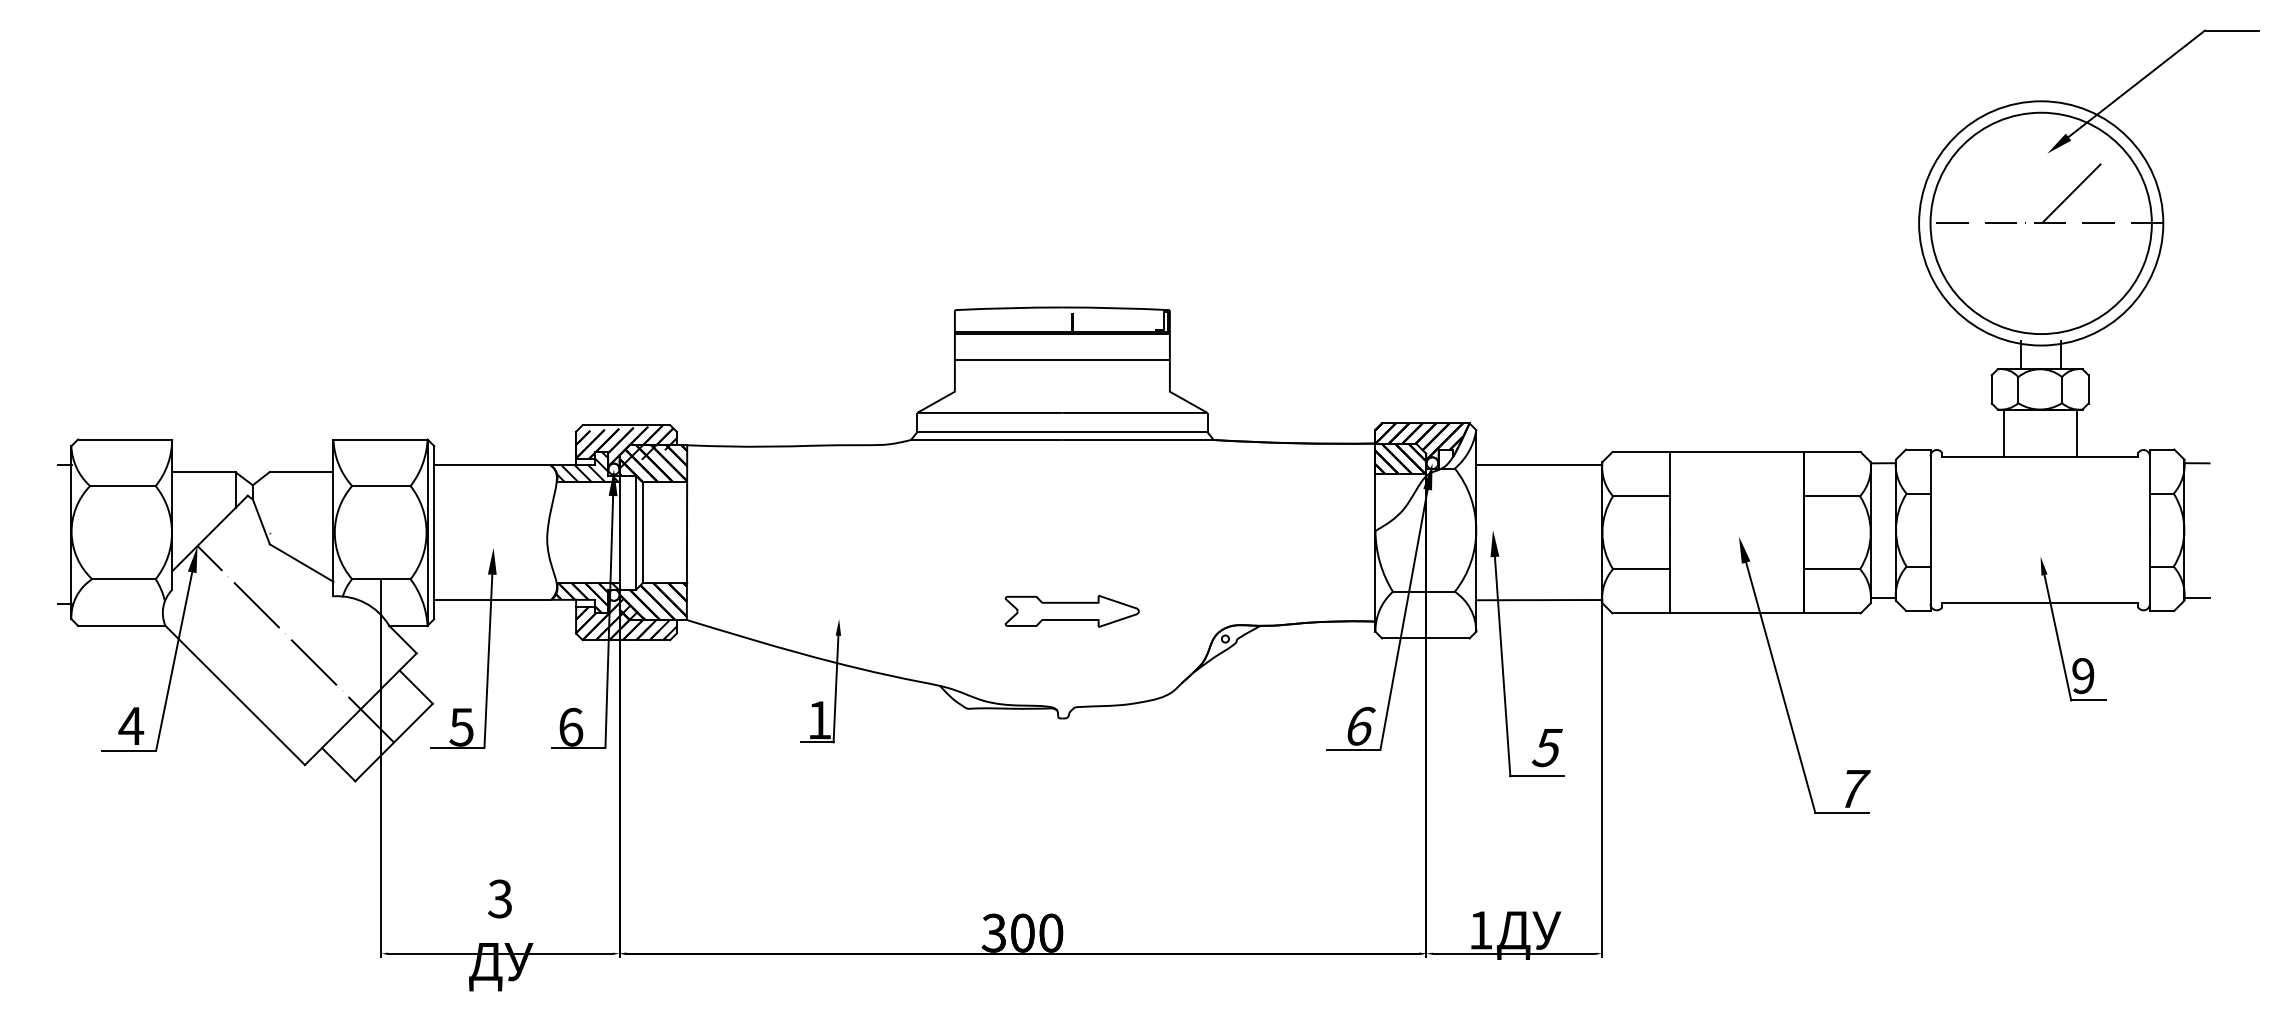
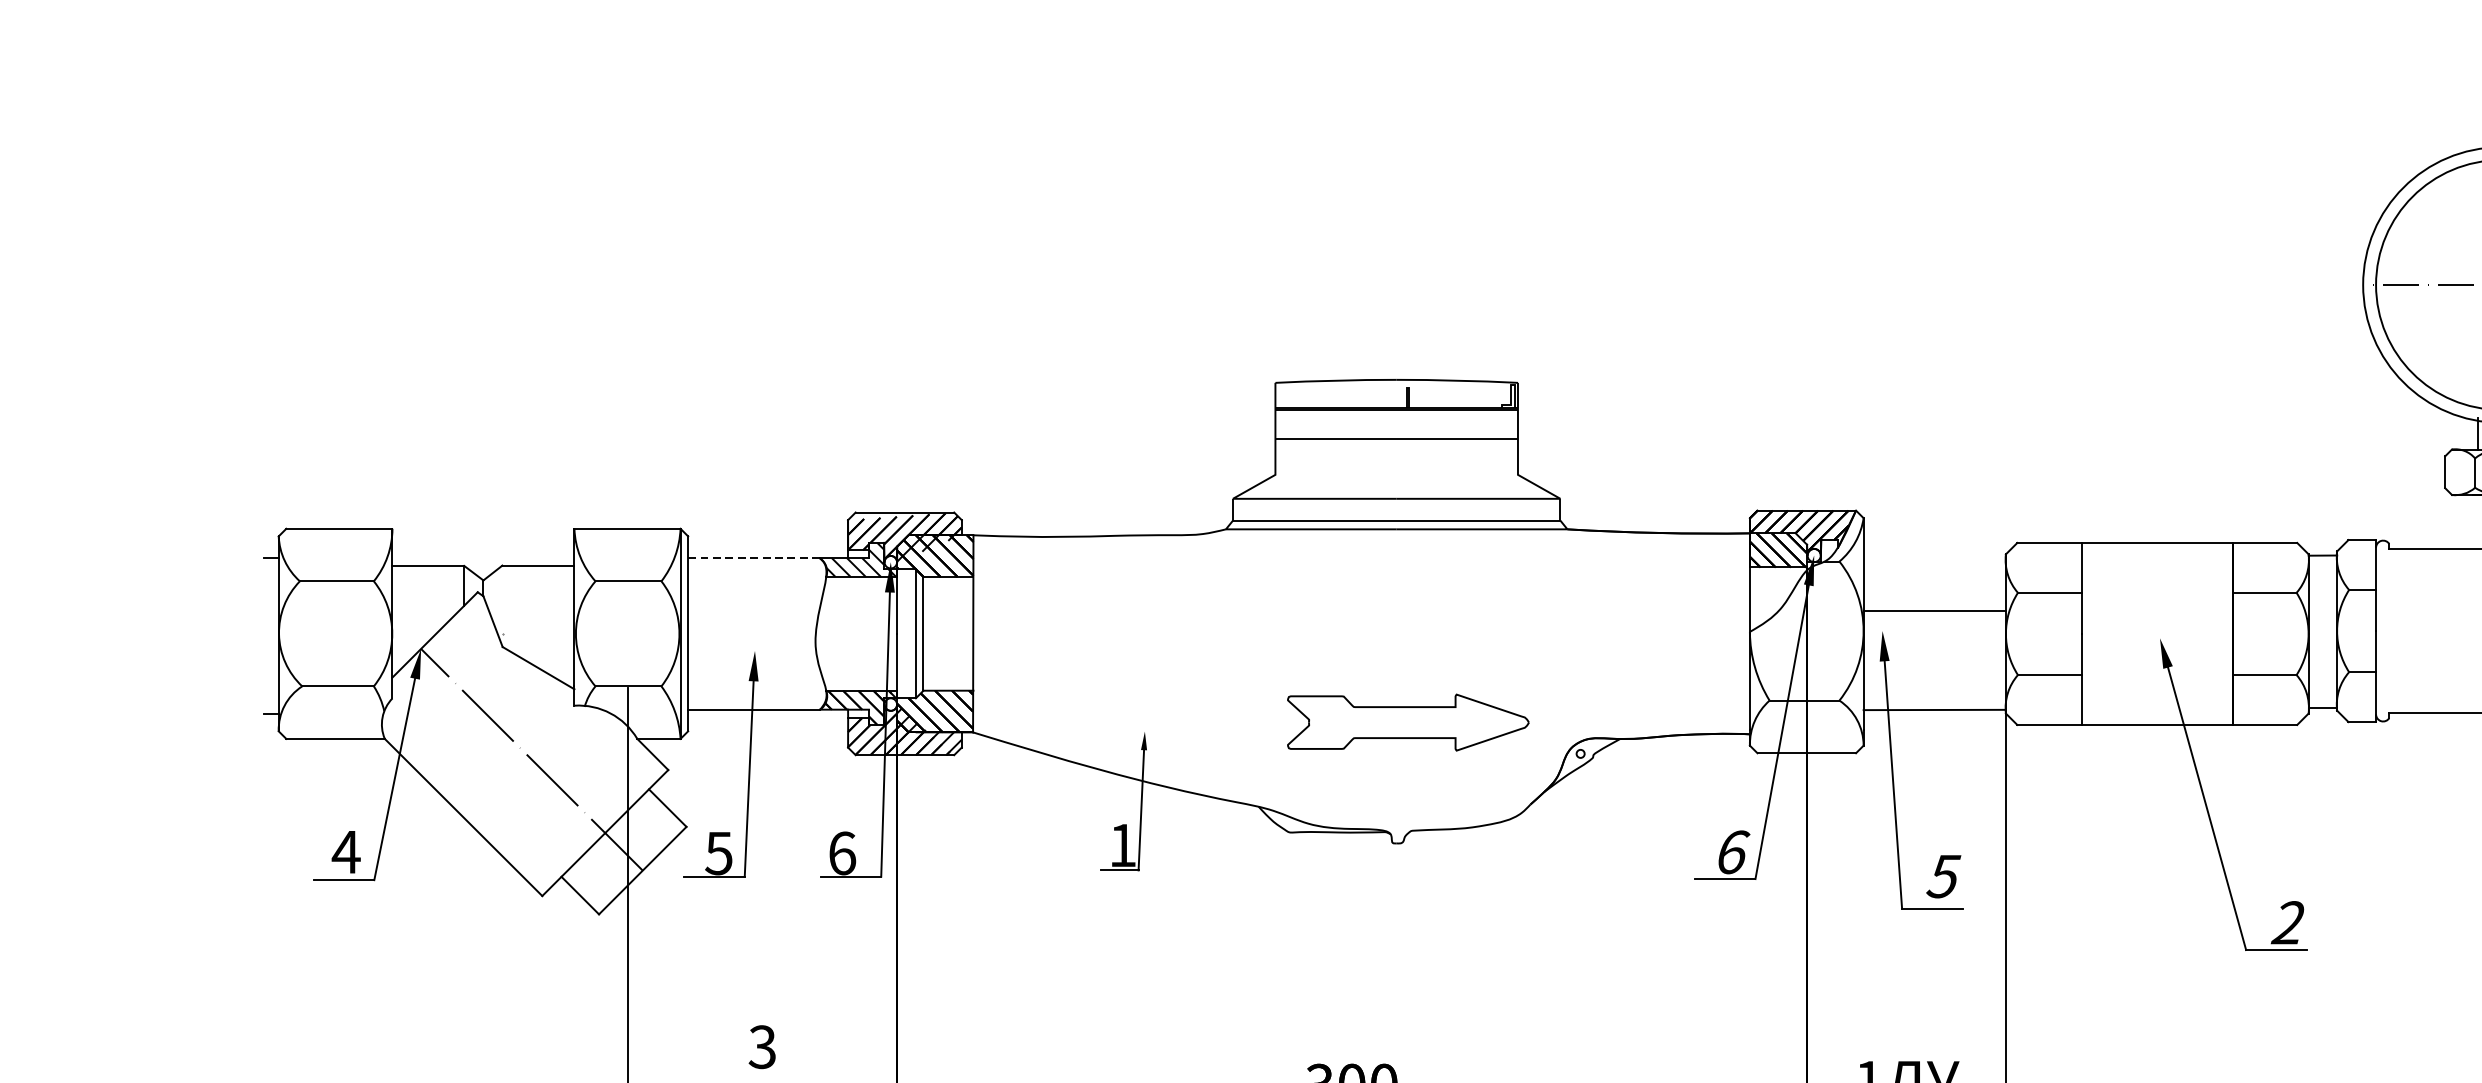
line: (2003, 433) -> (2458, 522), removed
line: (493, 465) -> (754, 558), solid -> dashed
line: (1539, 465) -> (1934, 611), moved
part: (1071, 611) -> (1406, 722), size x1.6
text: (1853, 788) -> (2289, 922), 7 -> 2

